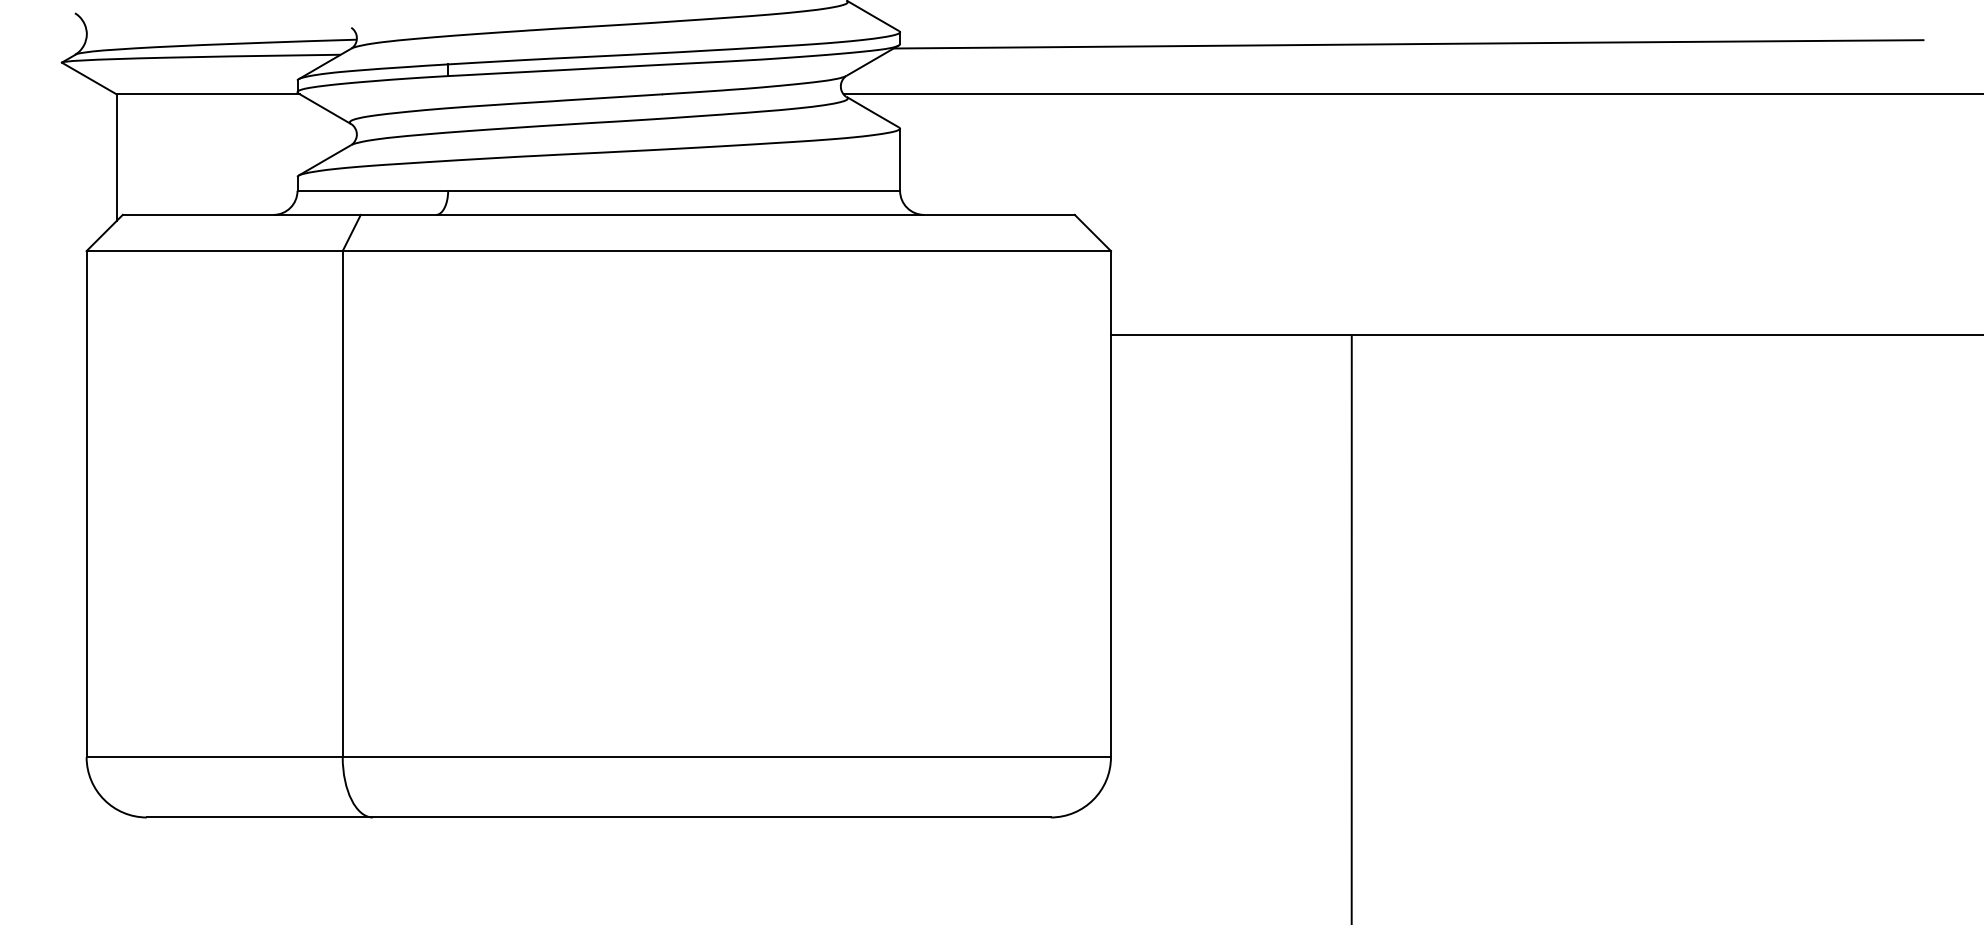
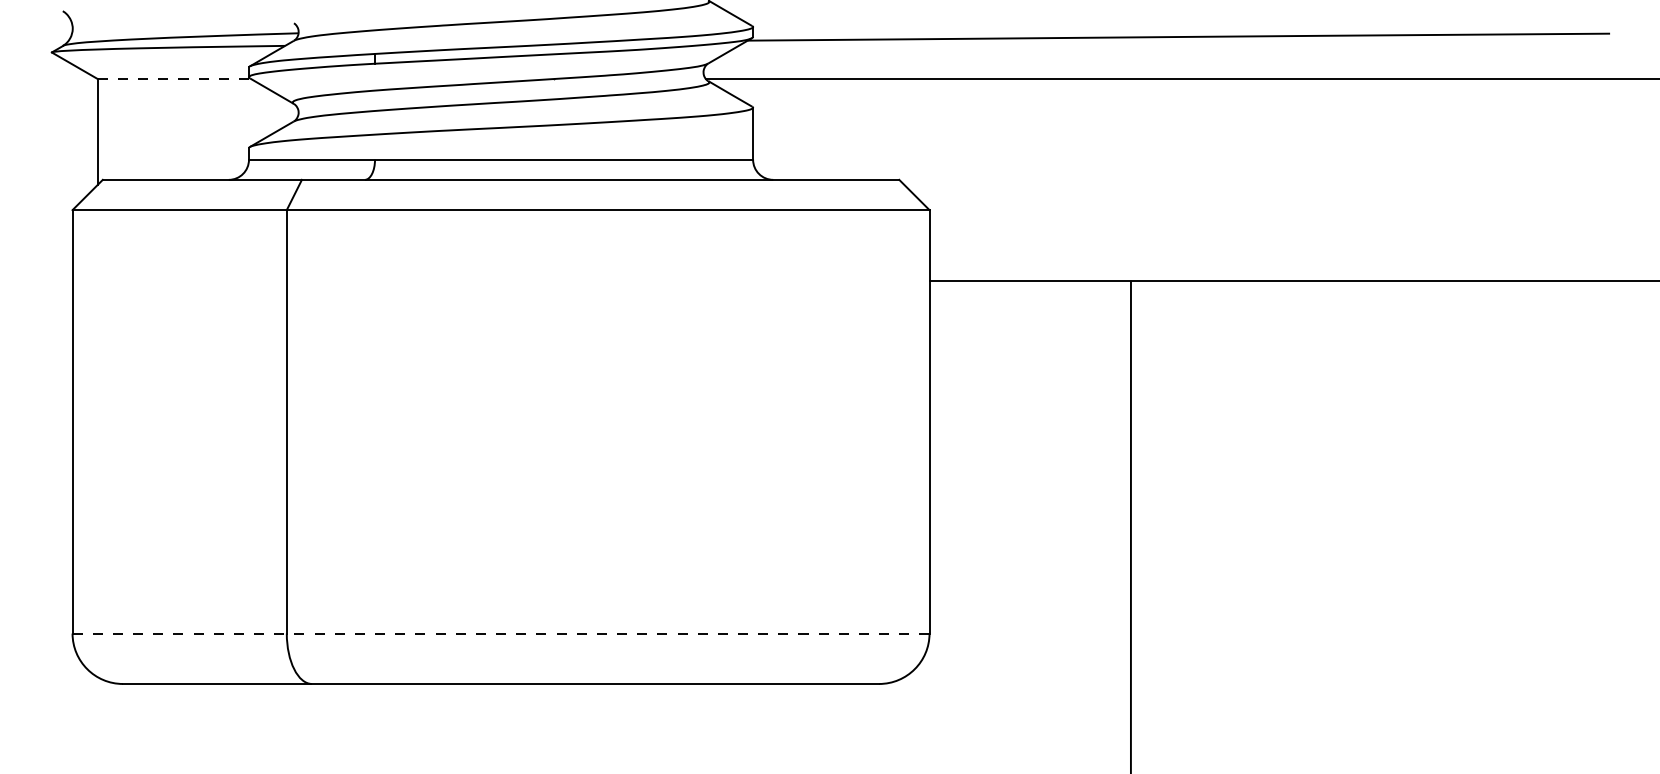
line: (208, 94) -> (174, 79), solid -> dashed
line: (599, 757) -> (501, 633), solid -> dashed

